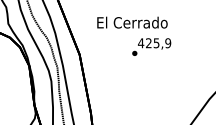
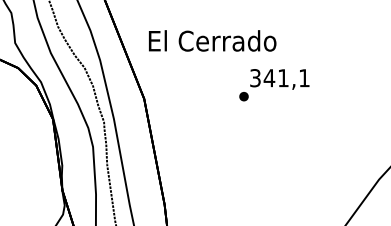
text: (132, 22) -> (212, 40), moved
text: (154, 43) -> (279, 78), 425,9 -> 341,1

